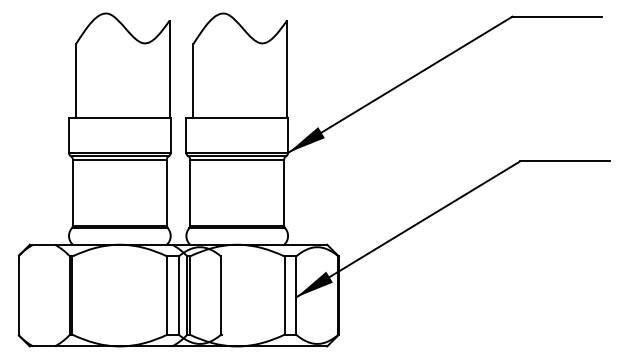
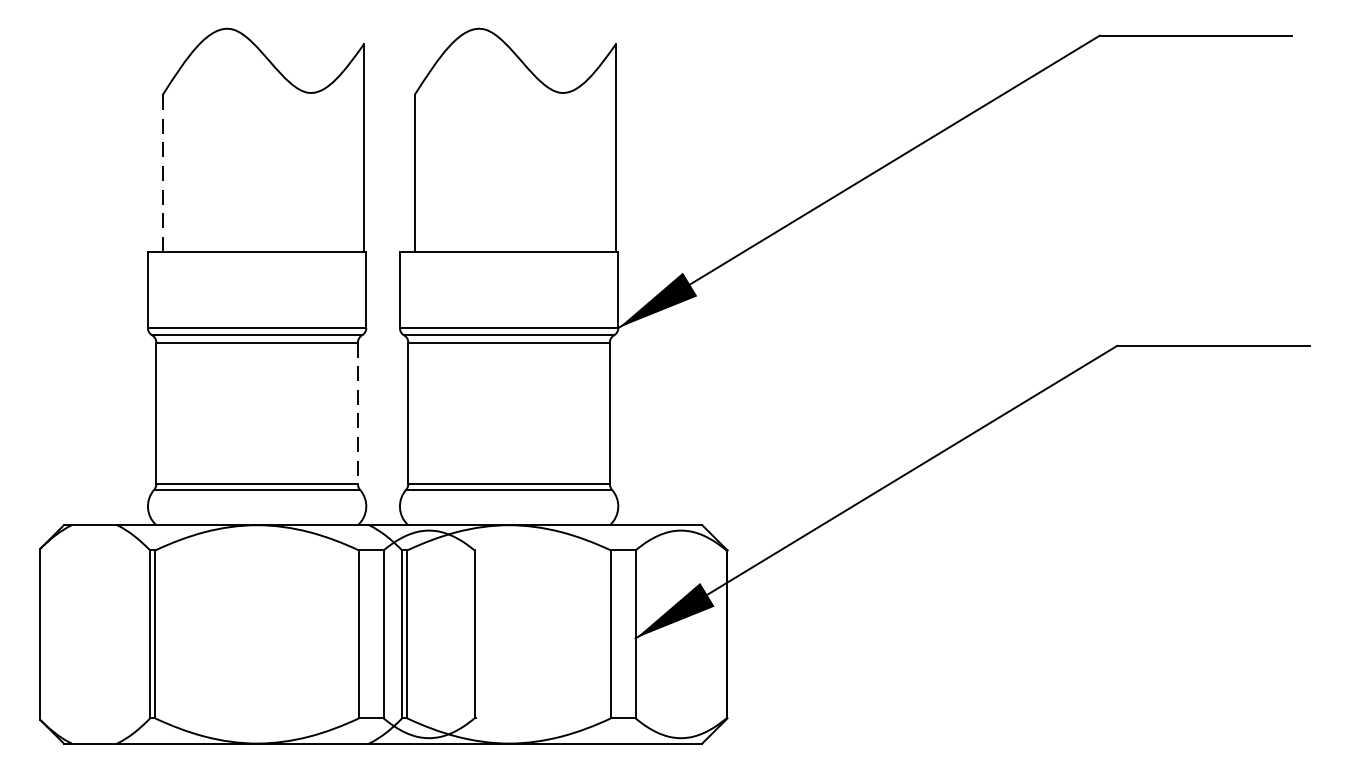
line: (75, 81) -> (161, 174), solid -> dashed
line: (166, 192) -> (357, 413), solid -> dashed

